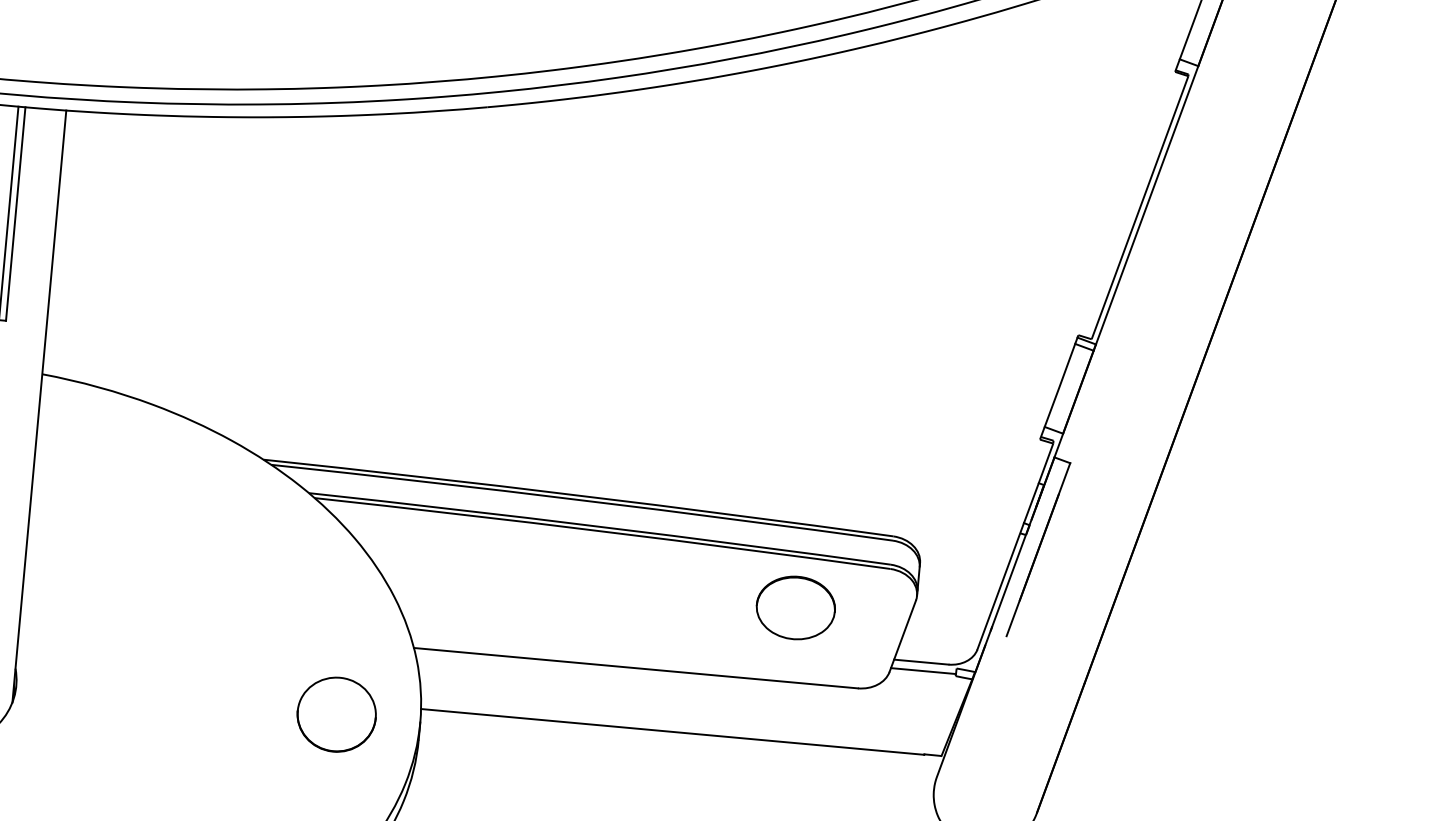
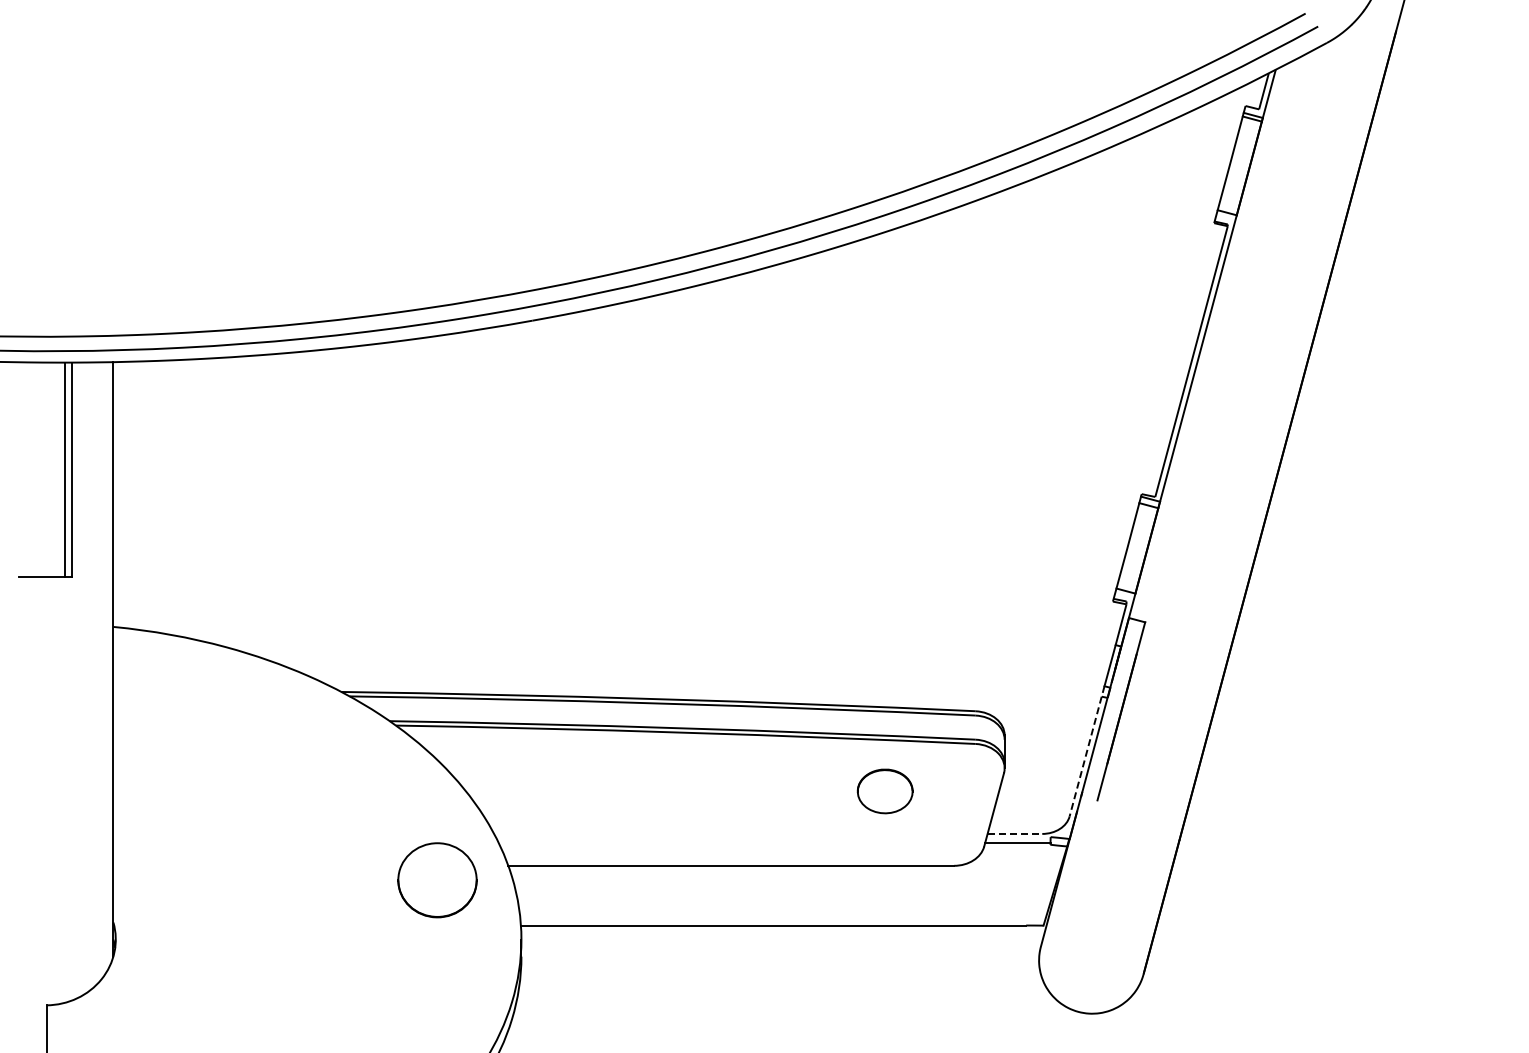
line: (1000, 586) -> (1086, 751), solid -> dashed
part: (796, 608) -> (885, 791), size x0.7
line: (921, 661) -> (1015, 833), solid -> dashed
part: (336, 714) -> (437, 880), moved

